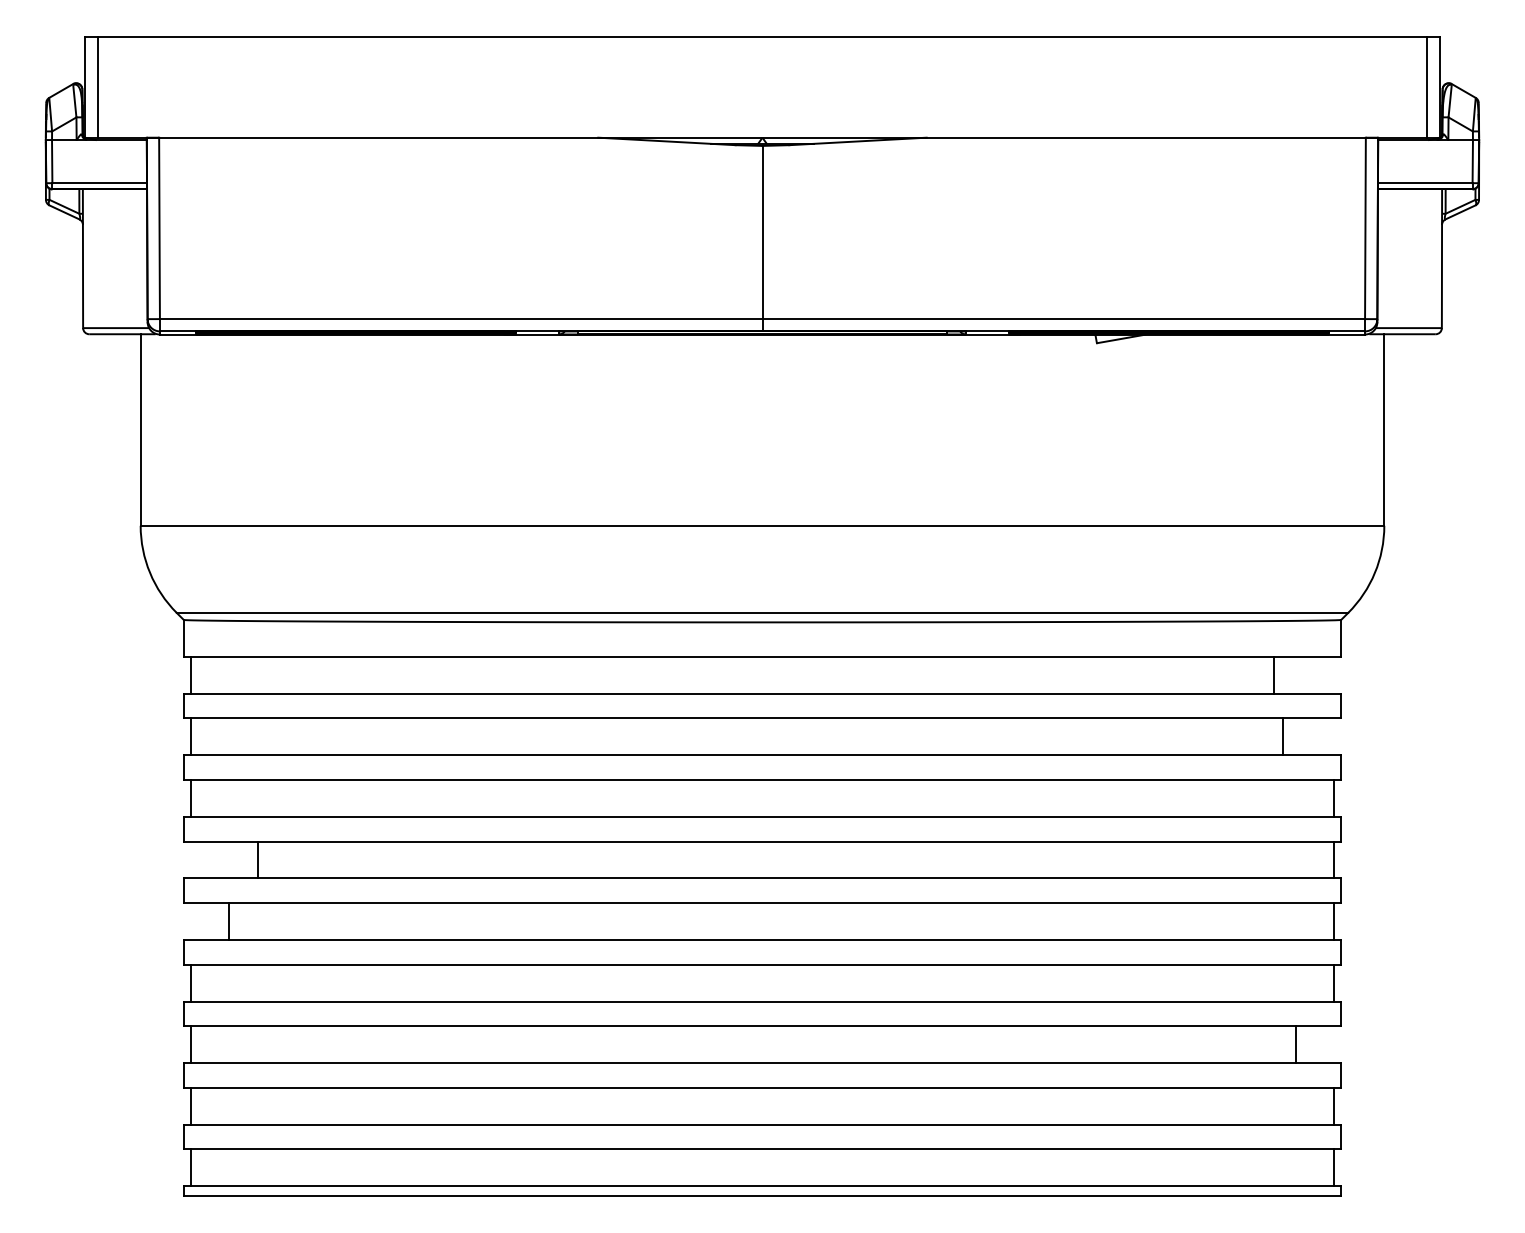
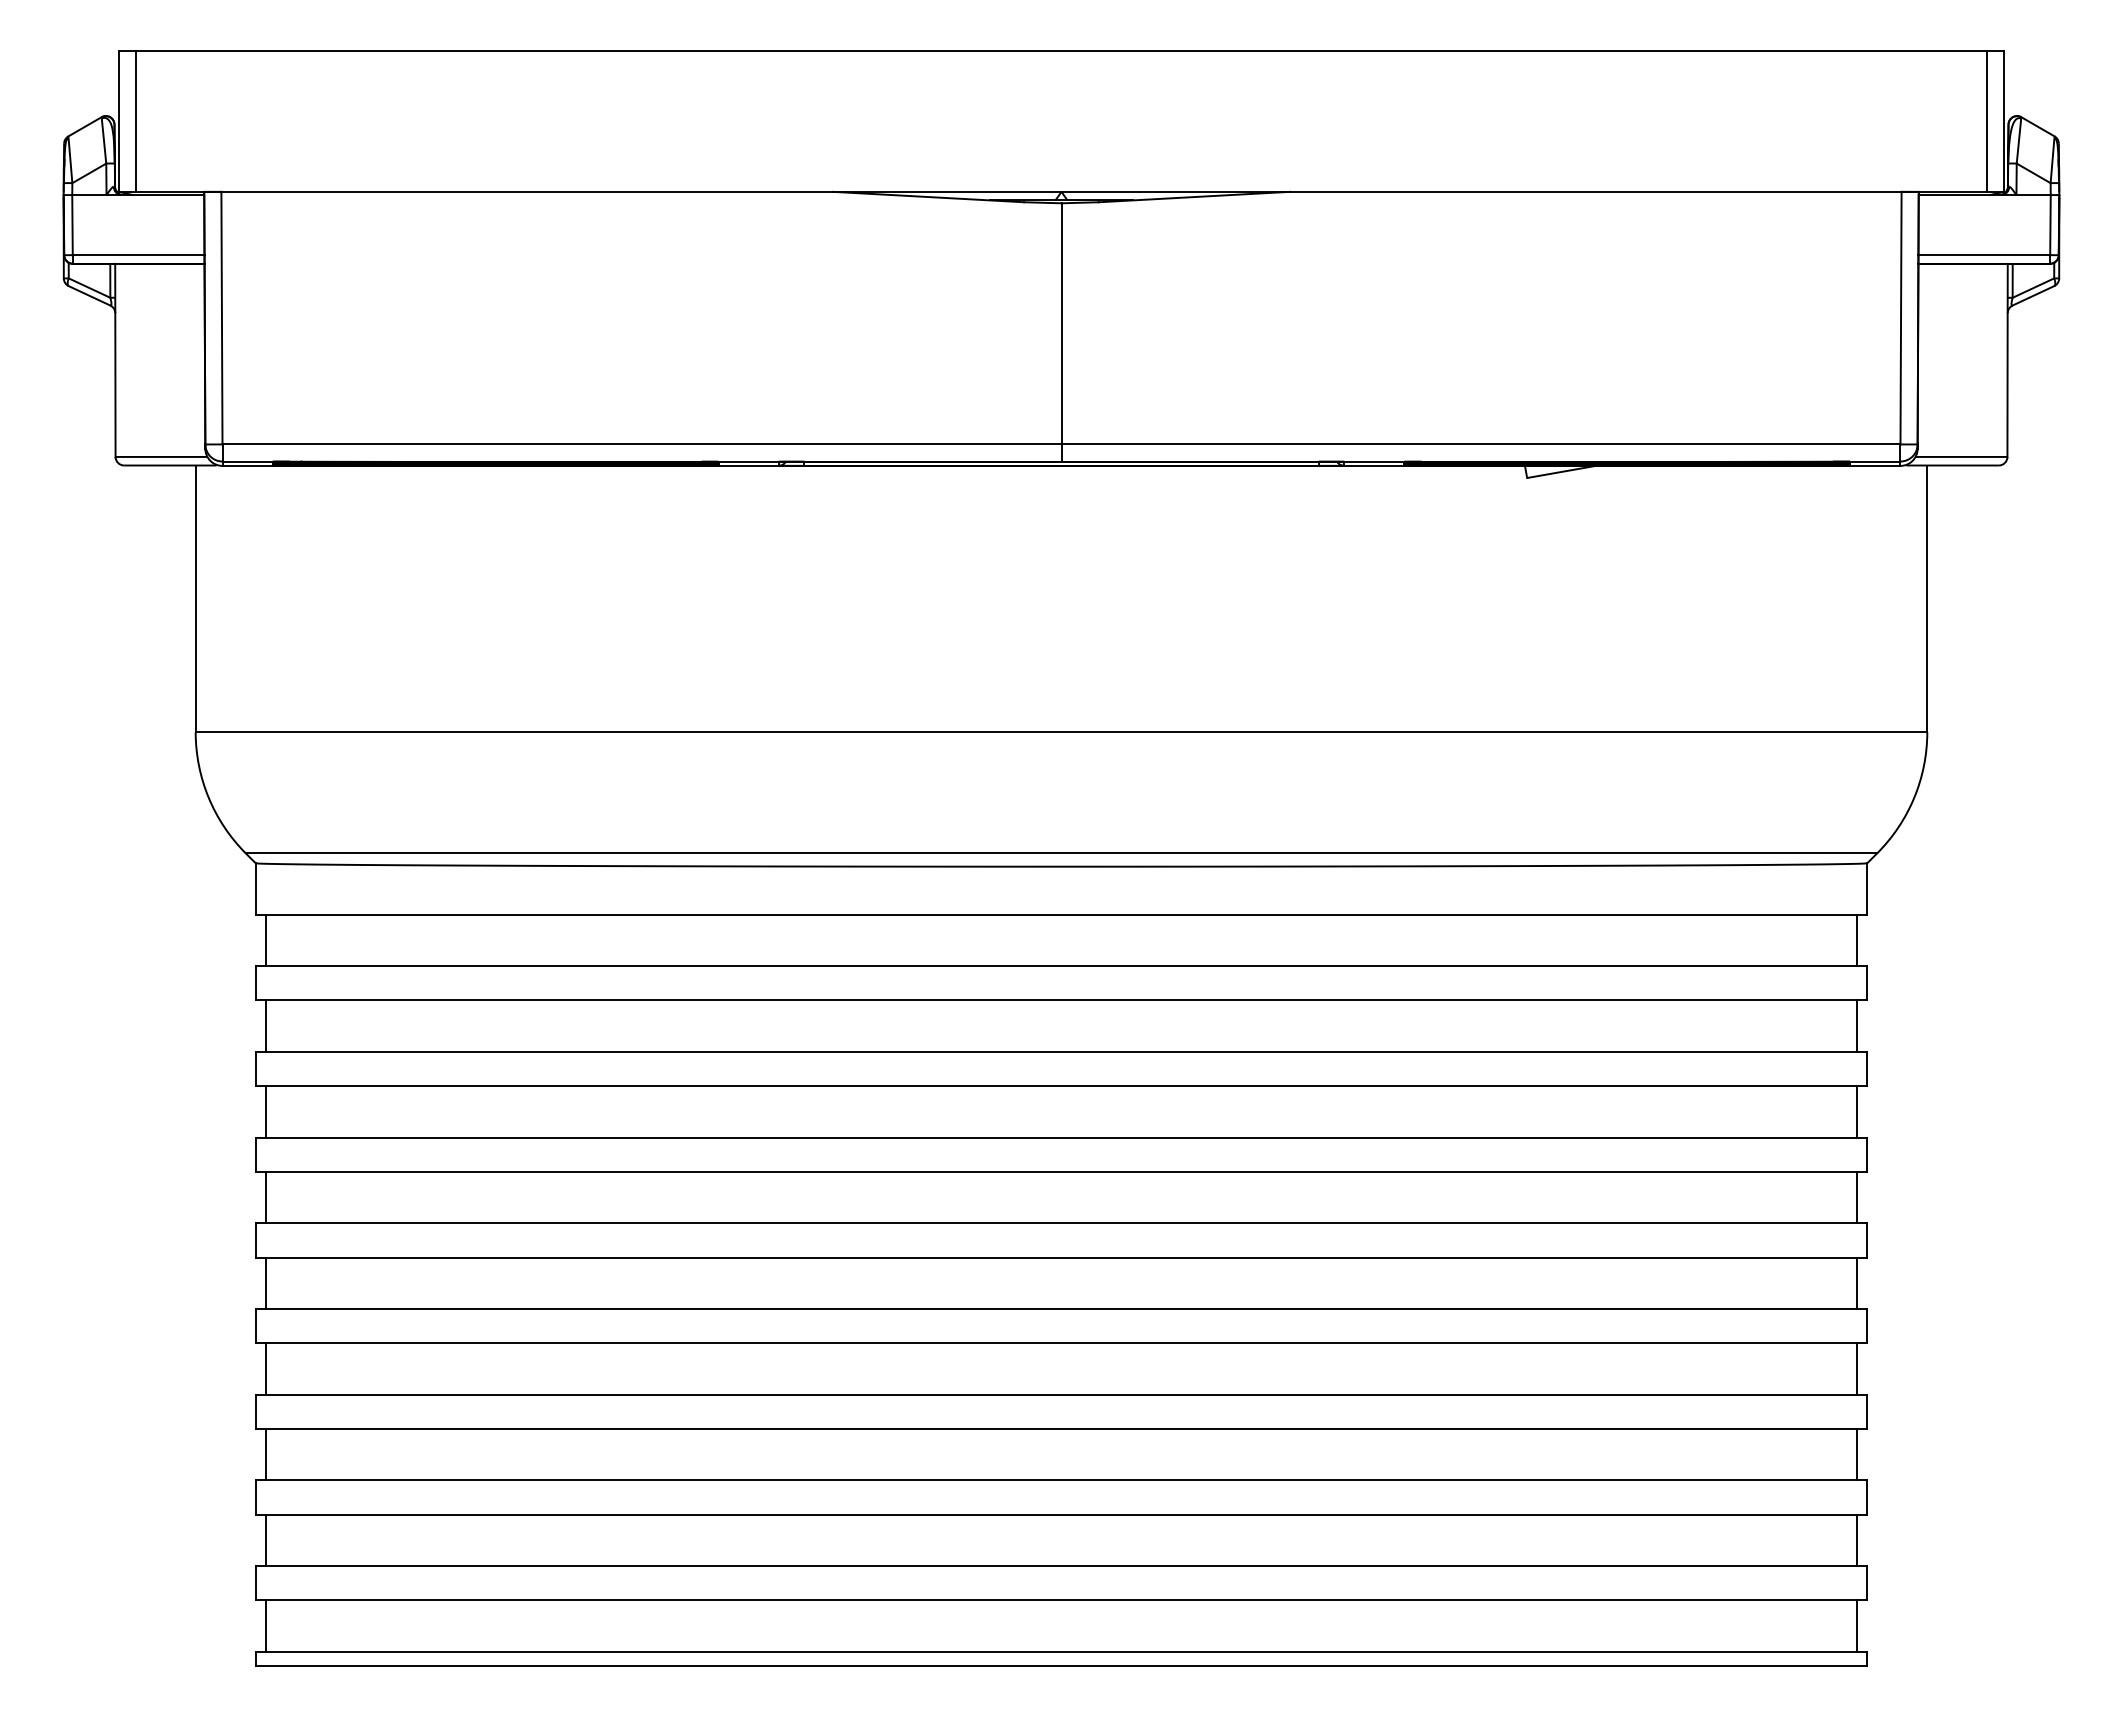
line: (1274, 675) -> (1857, 940), moved
line: (1283, 736) -> (1857, 1025), moved
line: (257, 859) -> (265, 1197), moved
line: (228, 921) -> (265, 1283), moved
line: (1296, 1044) -> (1857, 1454), moved

